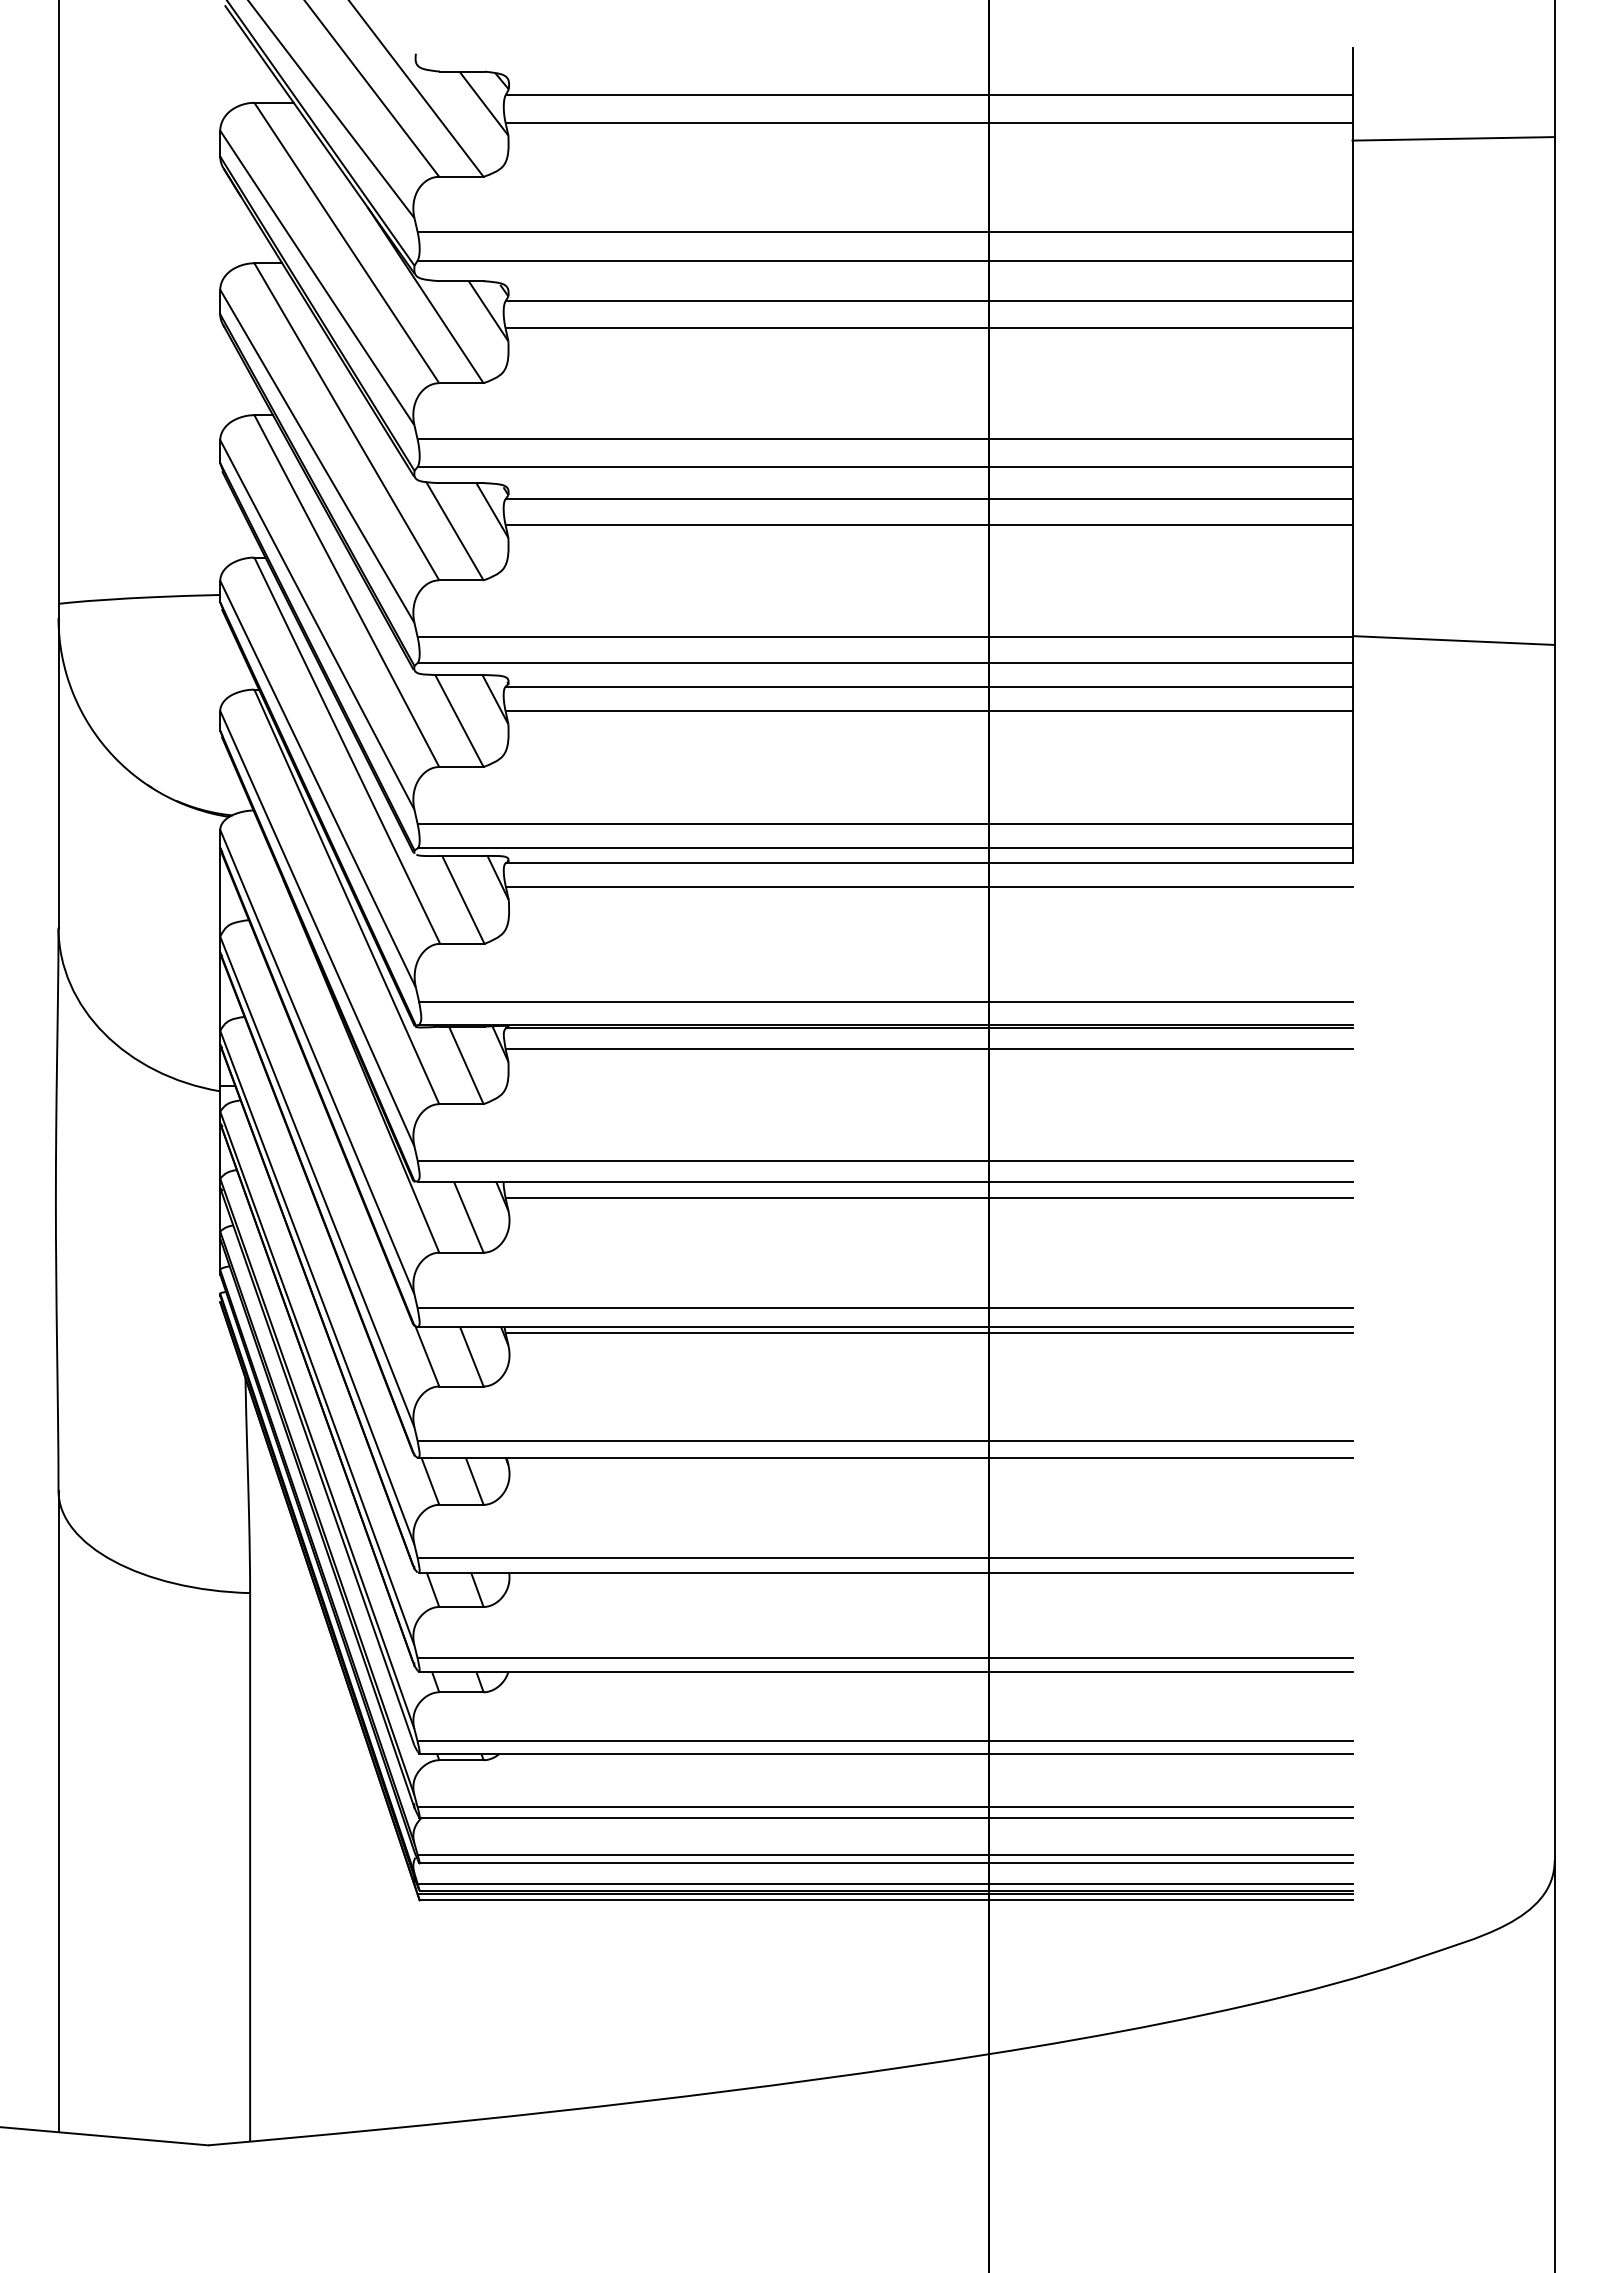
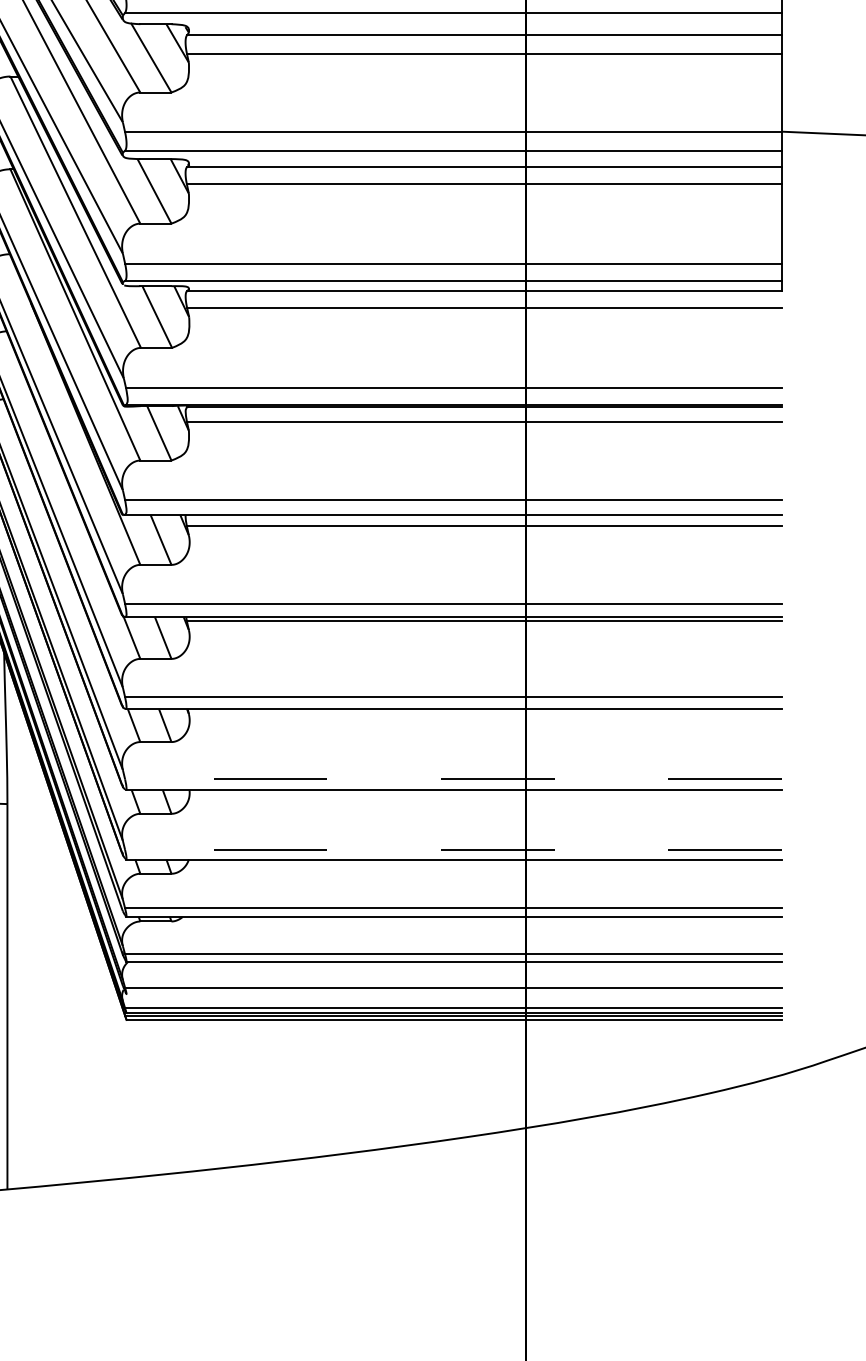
line: (884, 1557) -> (453, 779), solid -> dashed
line: (884, 1658) -> (453, 850), solid -> dashed
line: (885, 1863) -> (453, 994), removed

